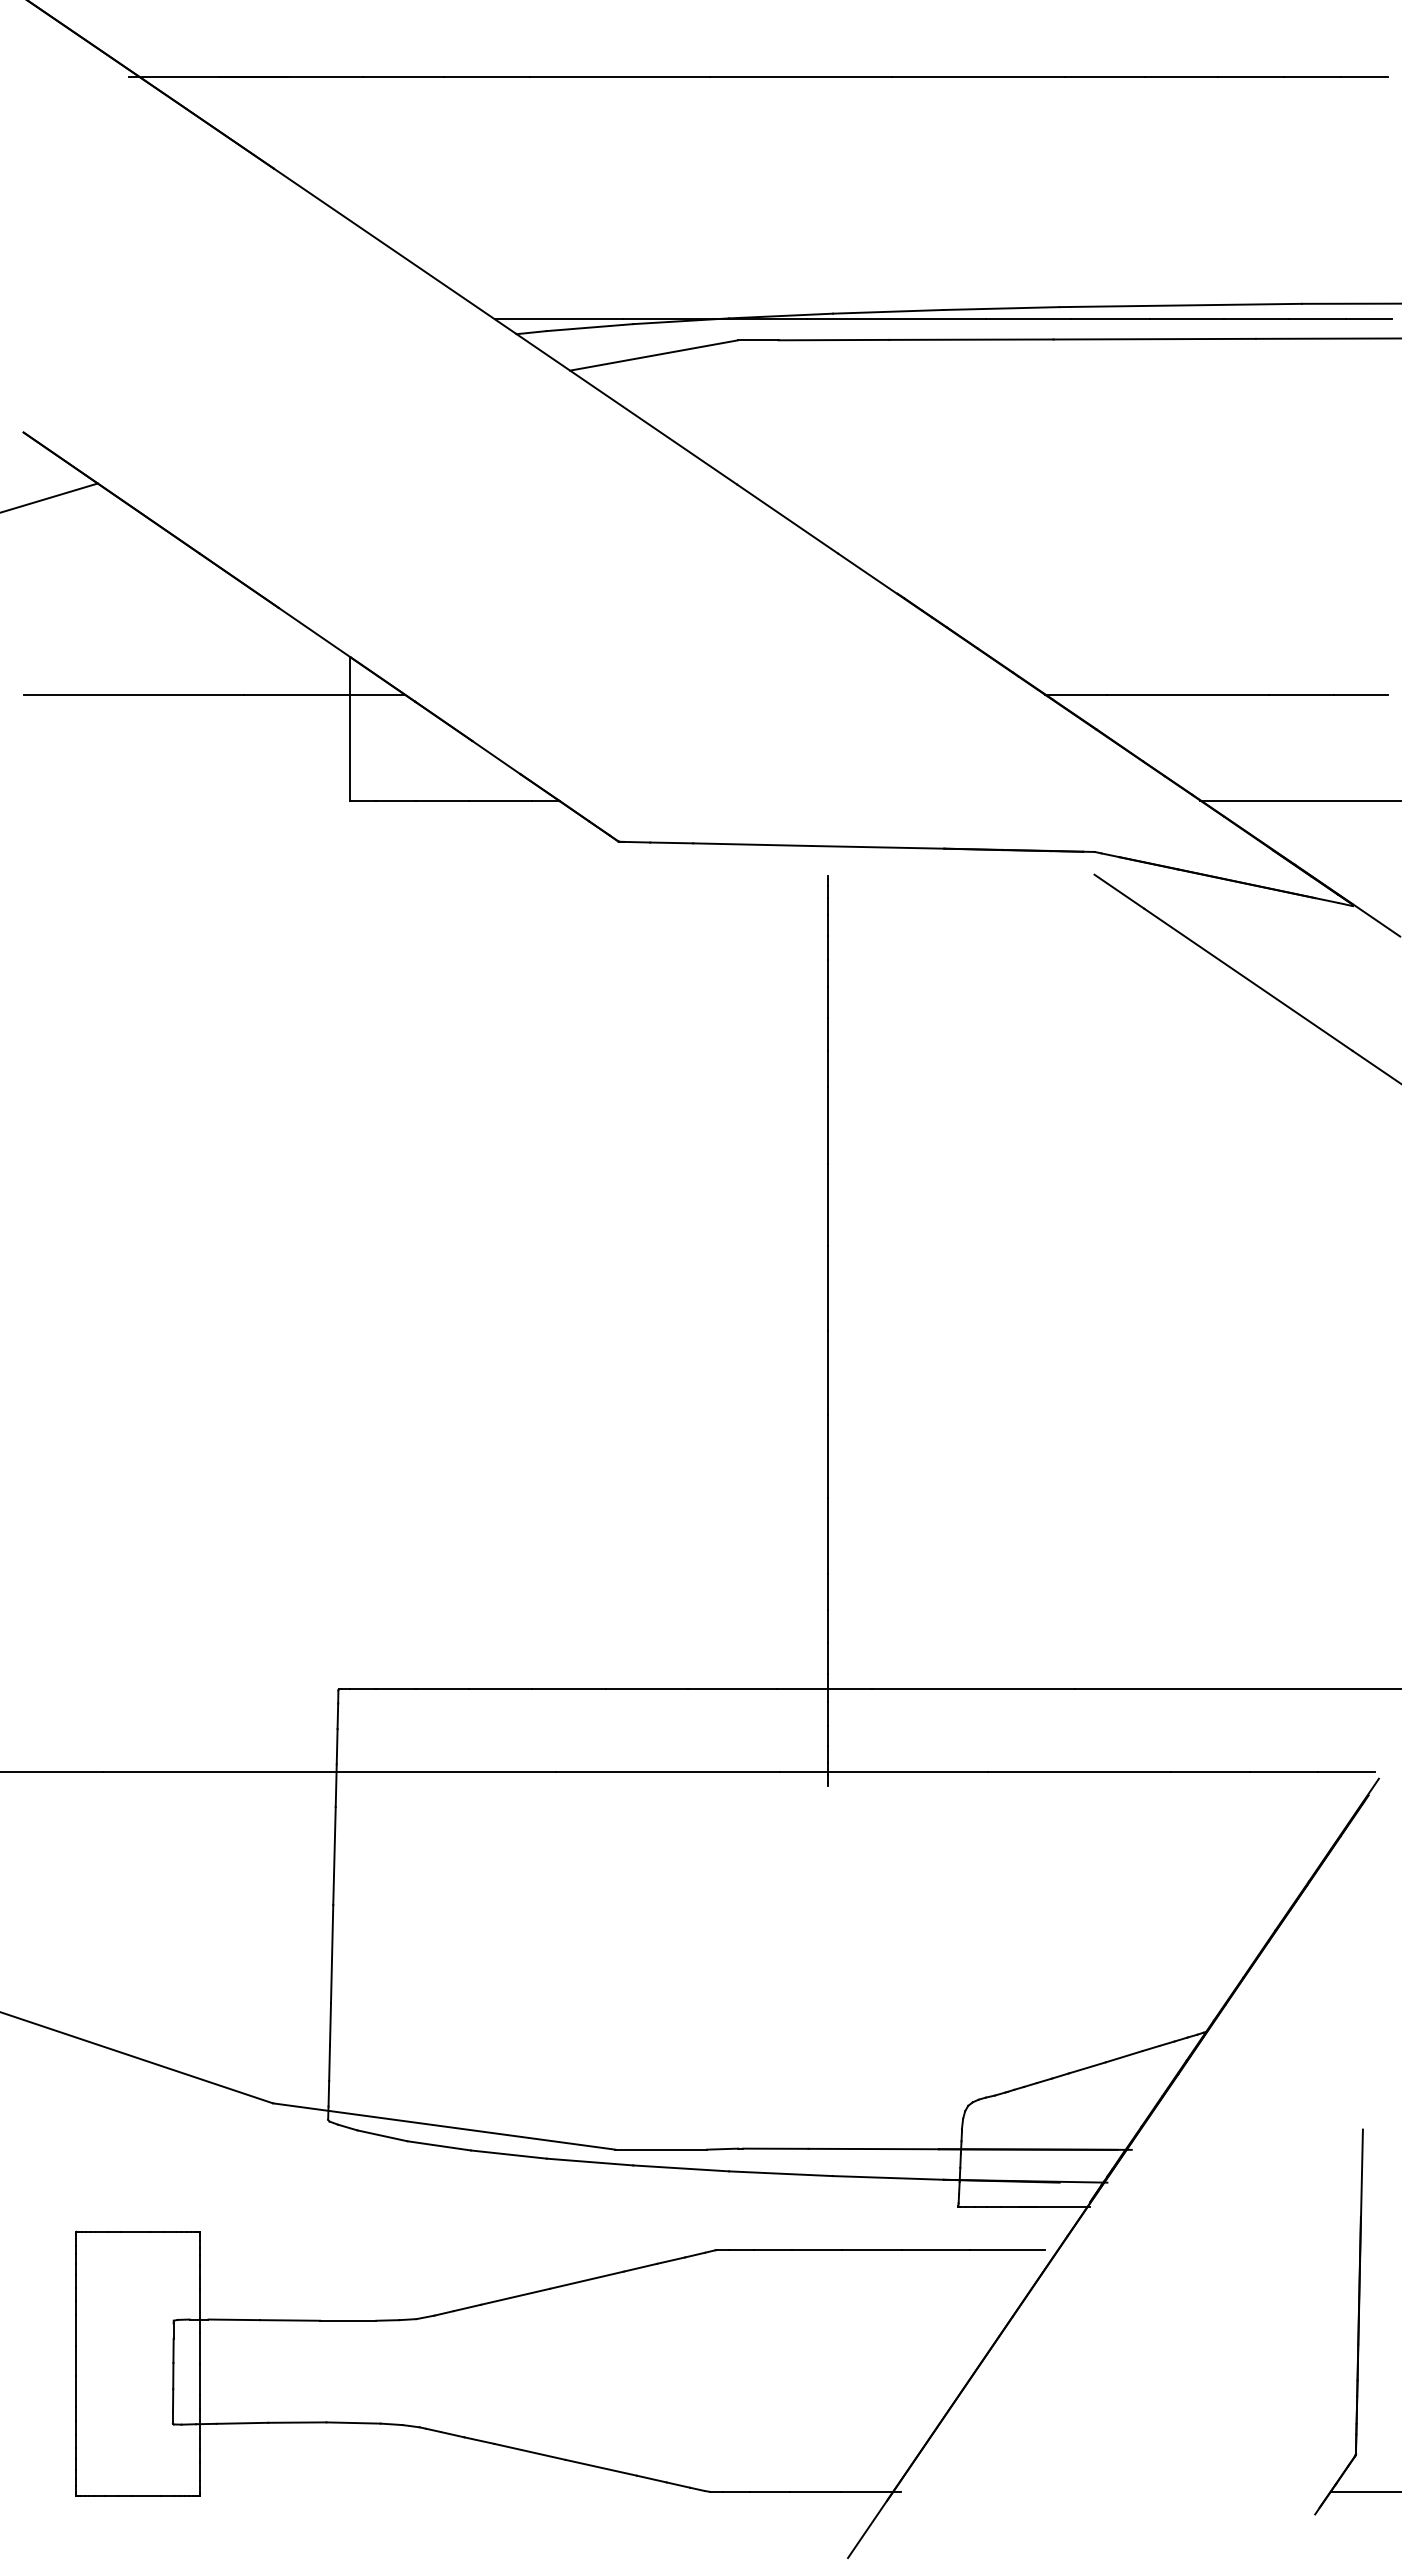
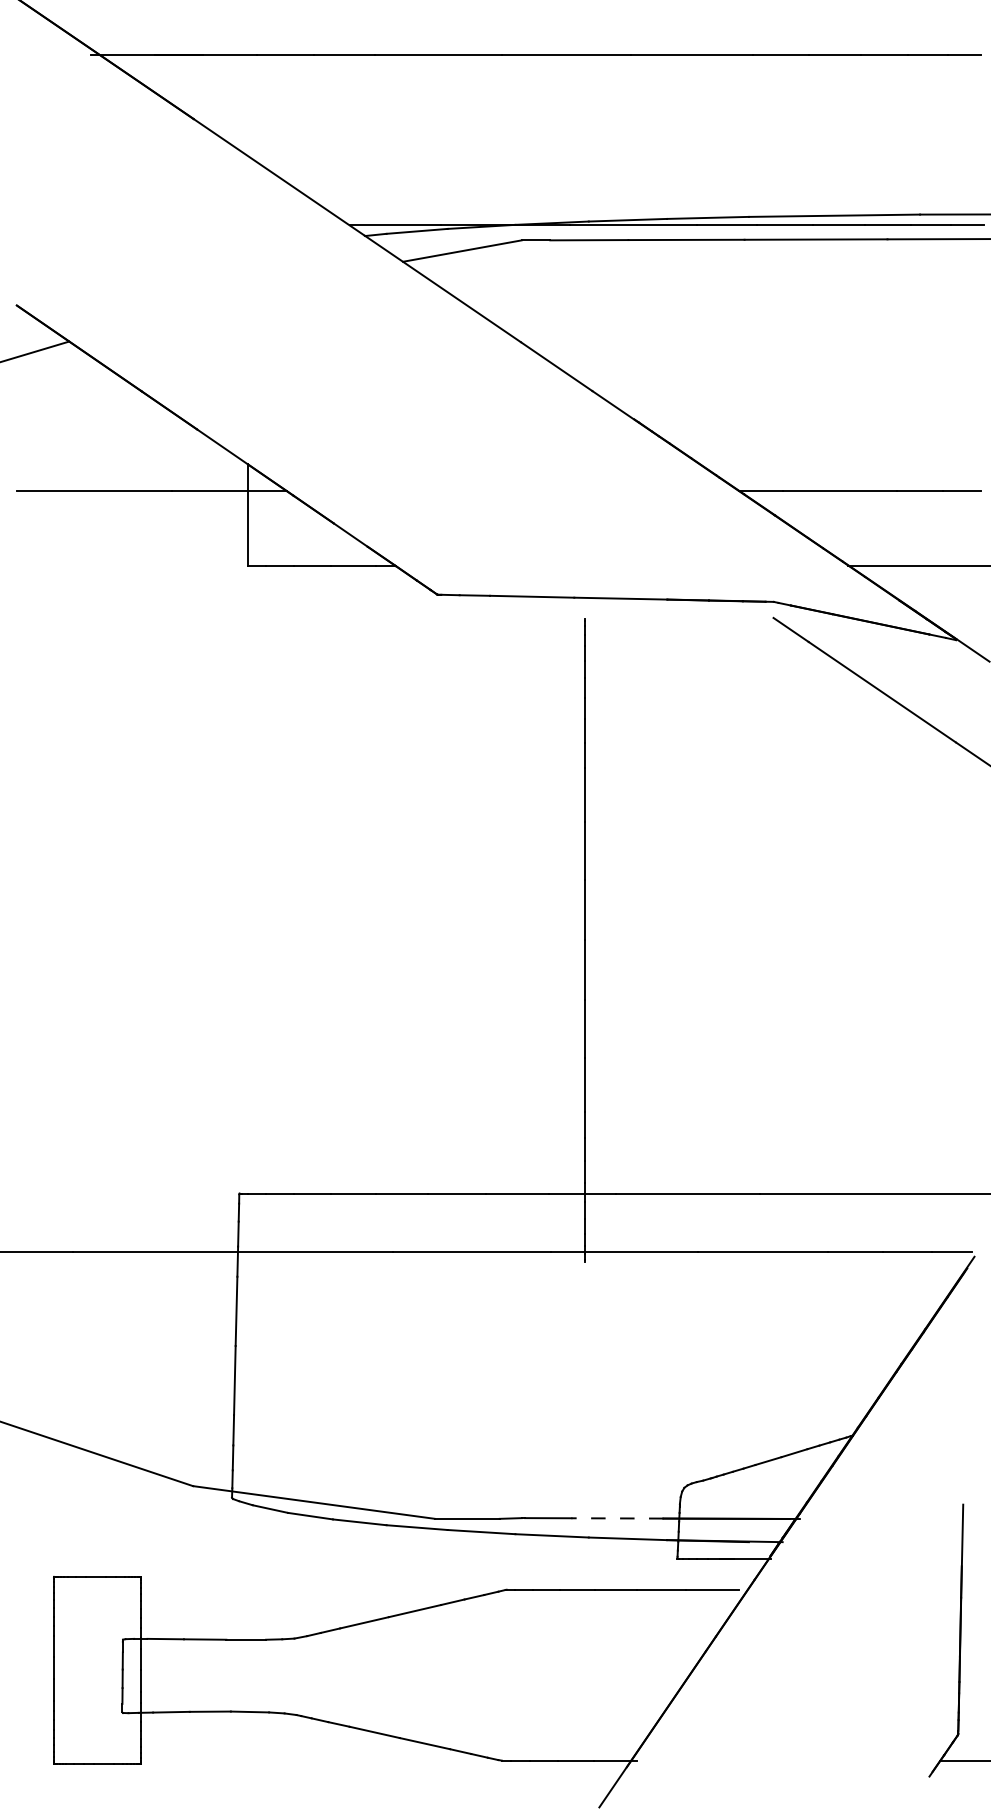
line: (873, 2149) -> (617, 1518), solid -> dashed

